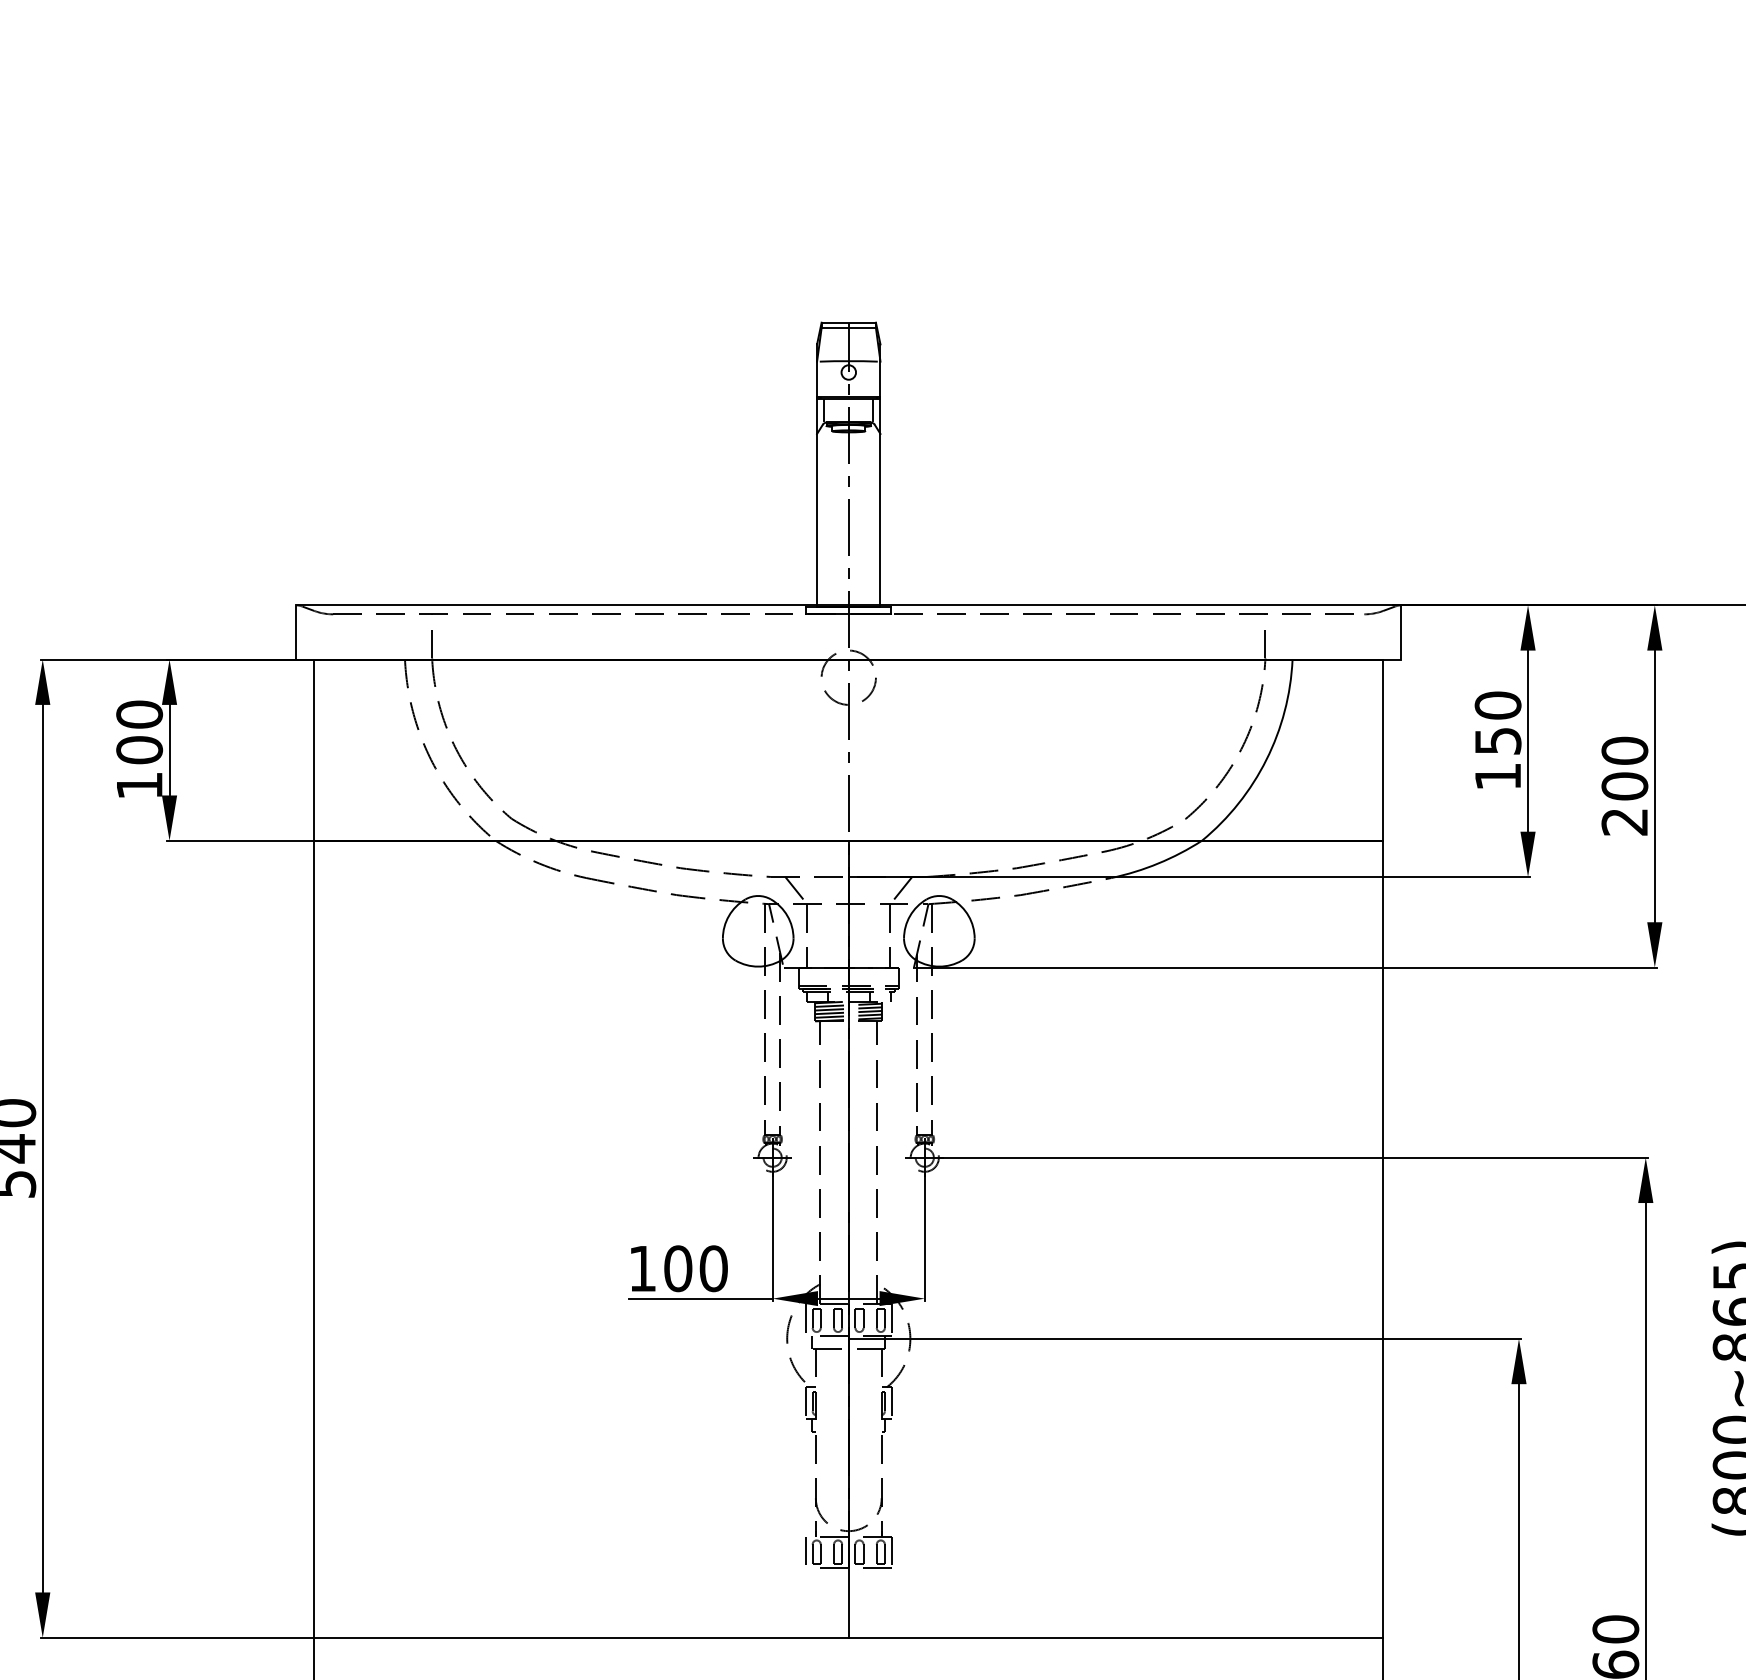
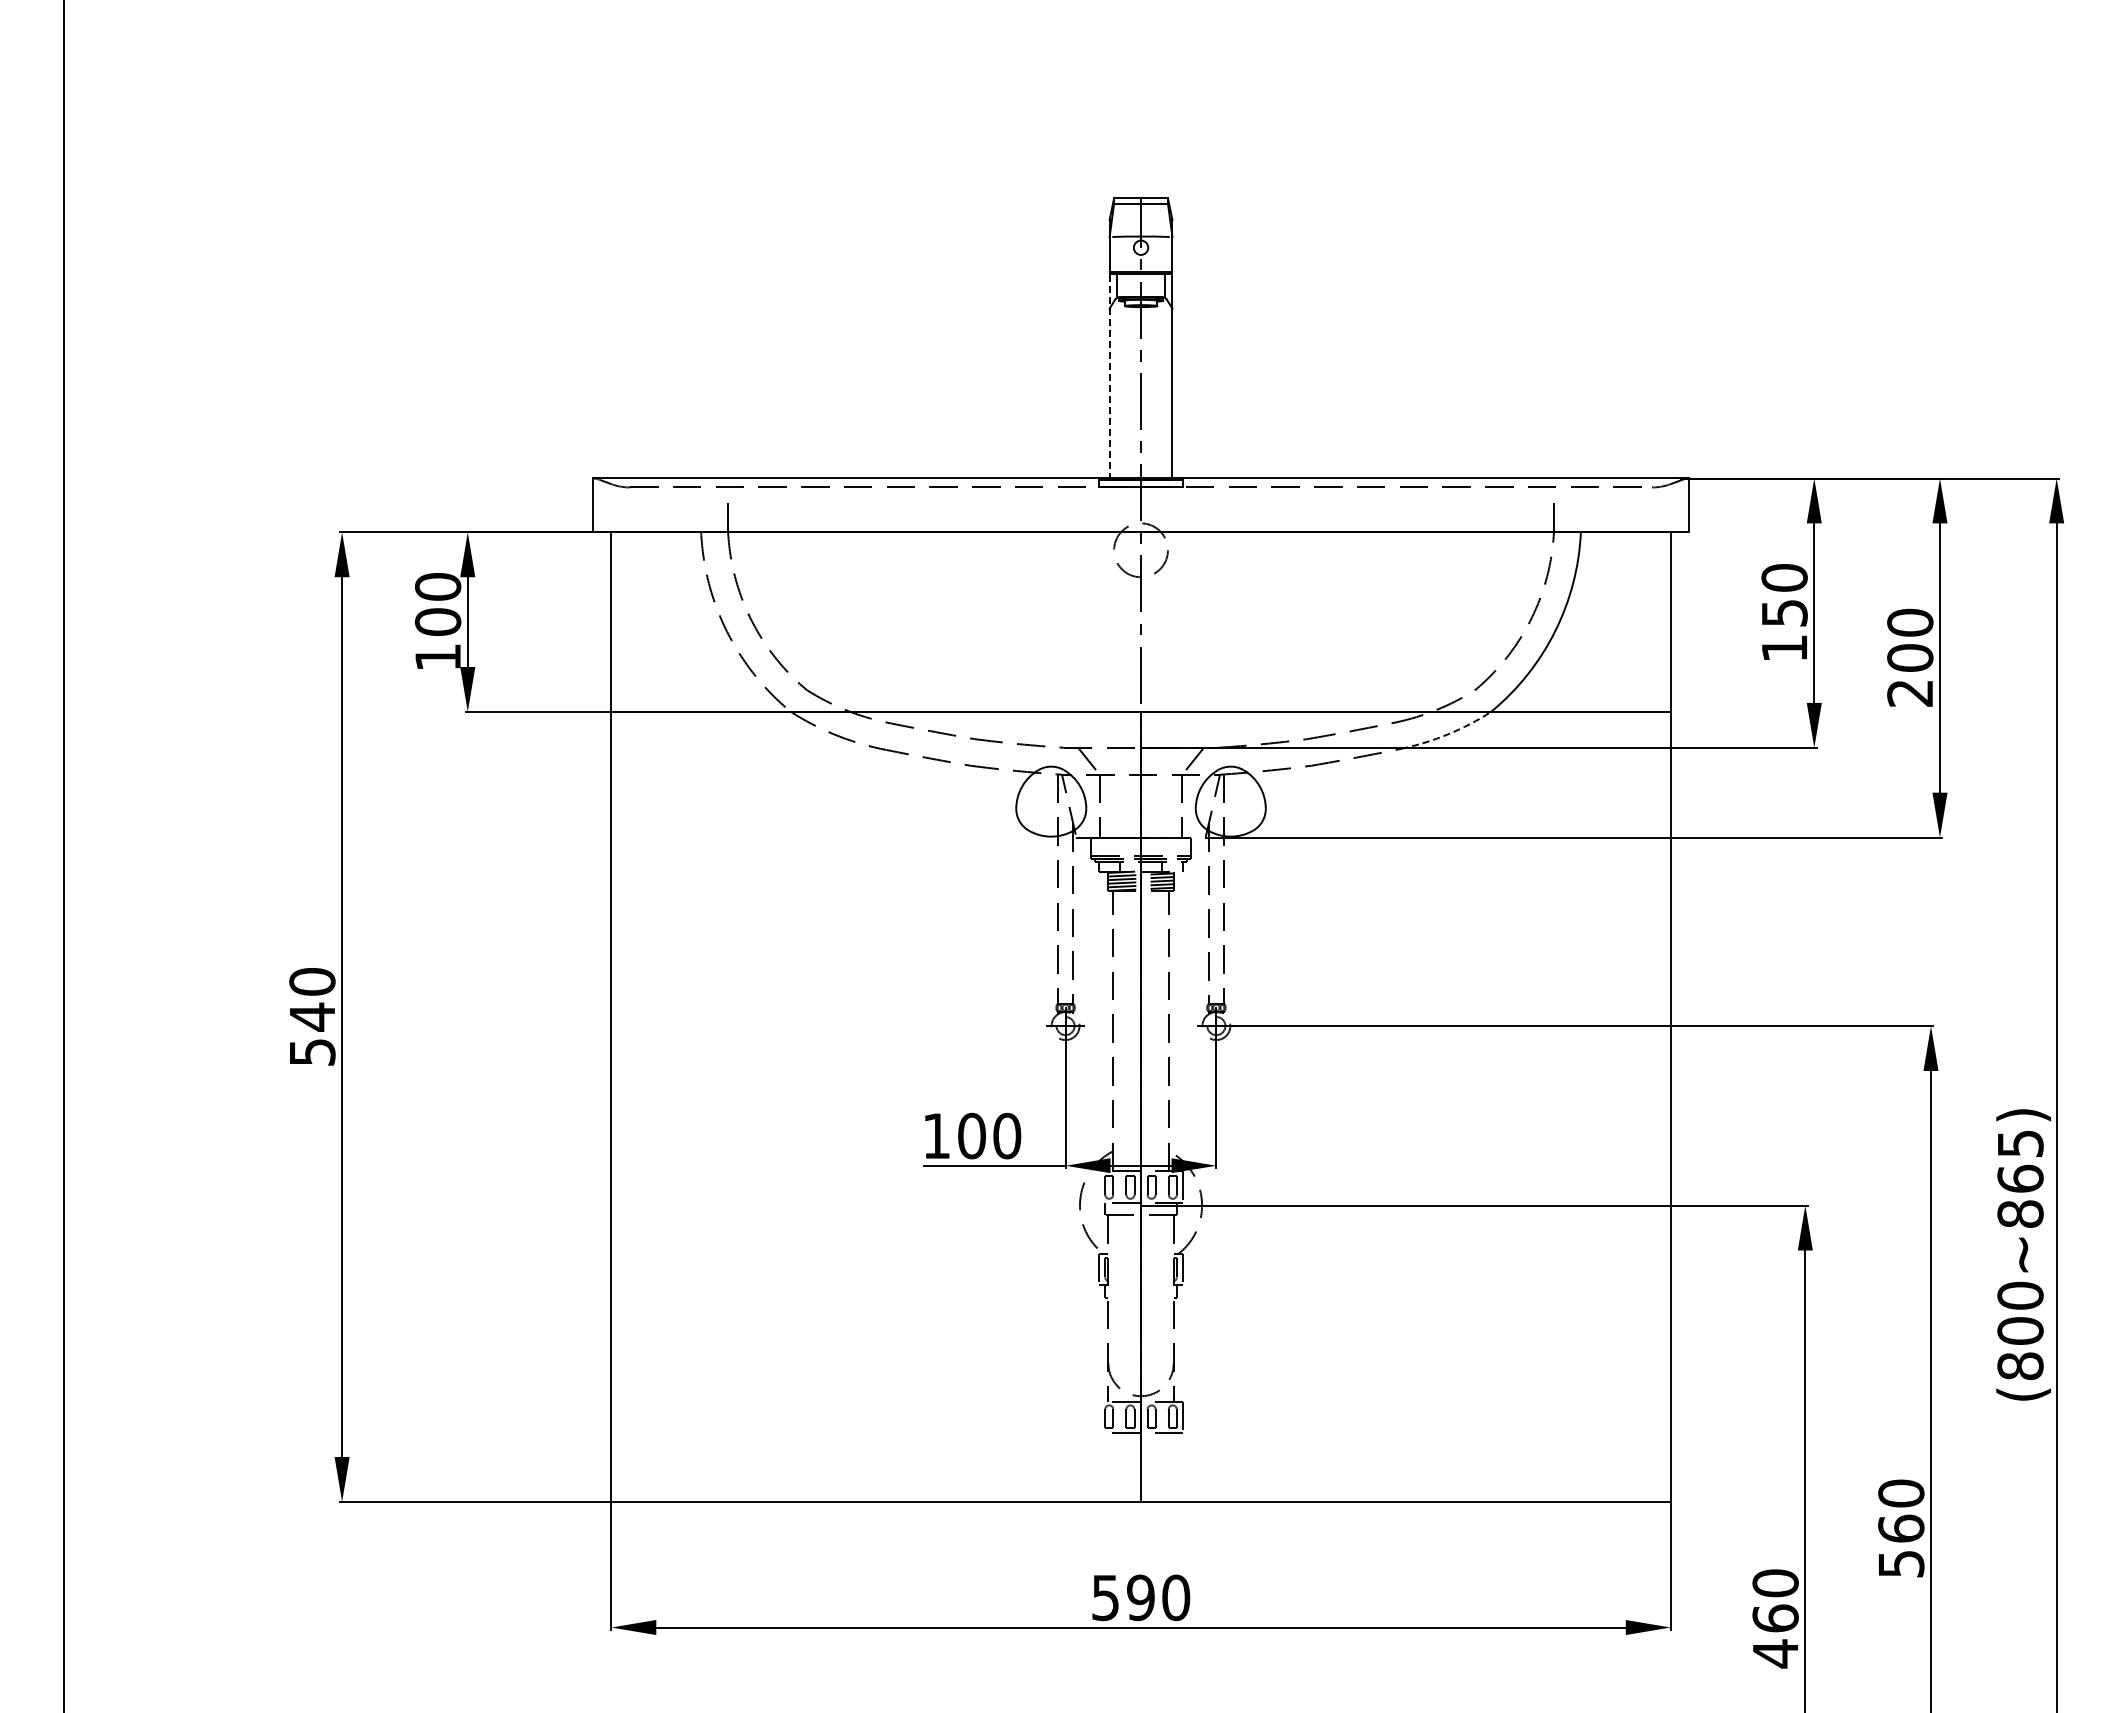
line: (816, 502) -> (1109, 376), solid -> dashed
arc: (1157, 863) -> (1447, 734), solid -> dashed
line: (805, 1319) -> (1098, 1186), removed
line: (805, 1552) -> (1098, 1417), removed

